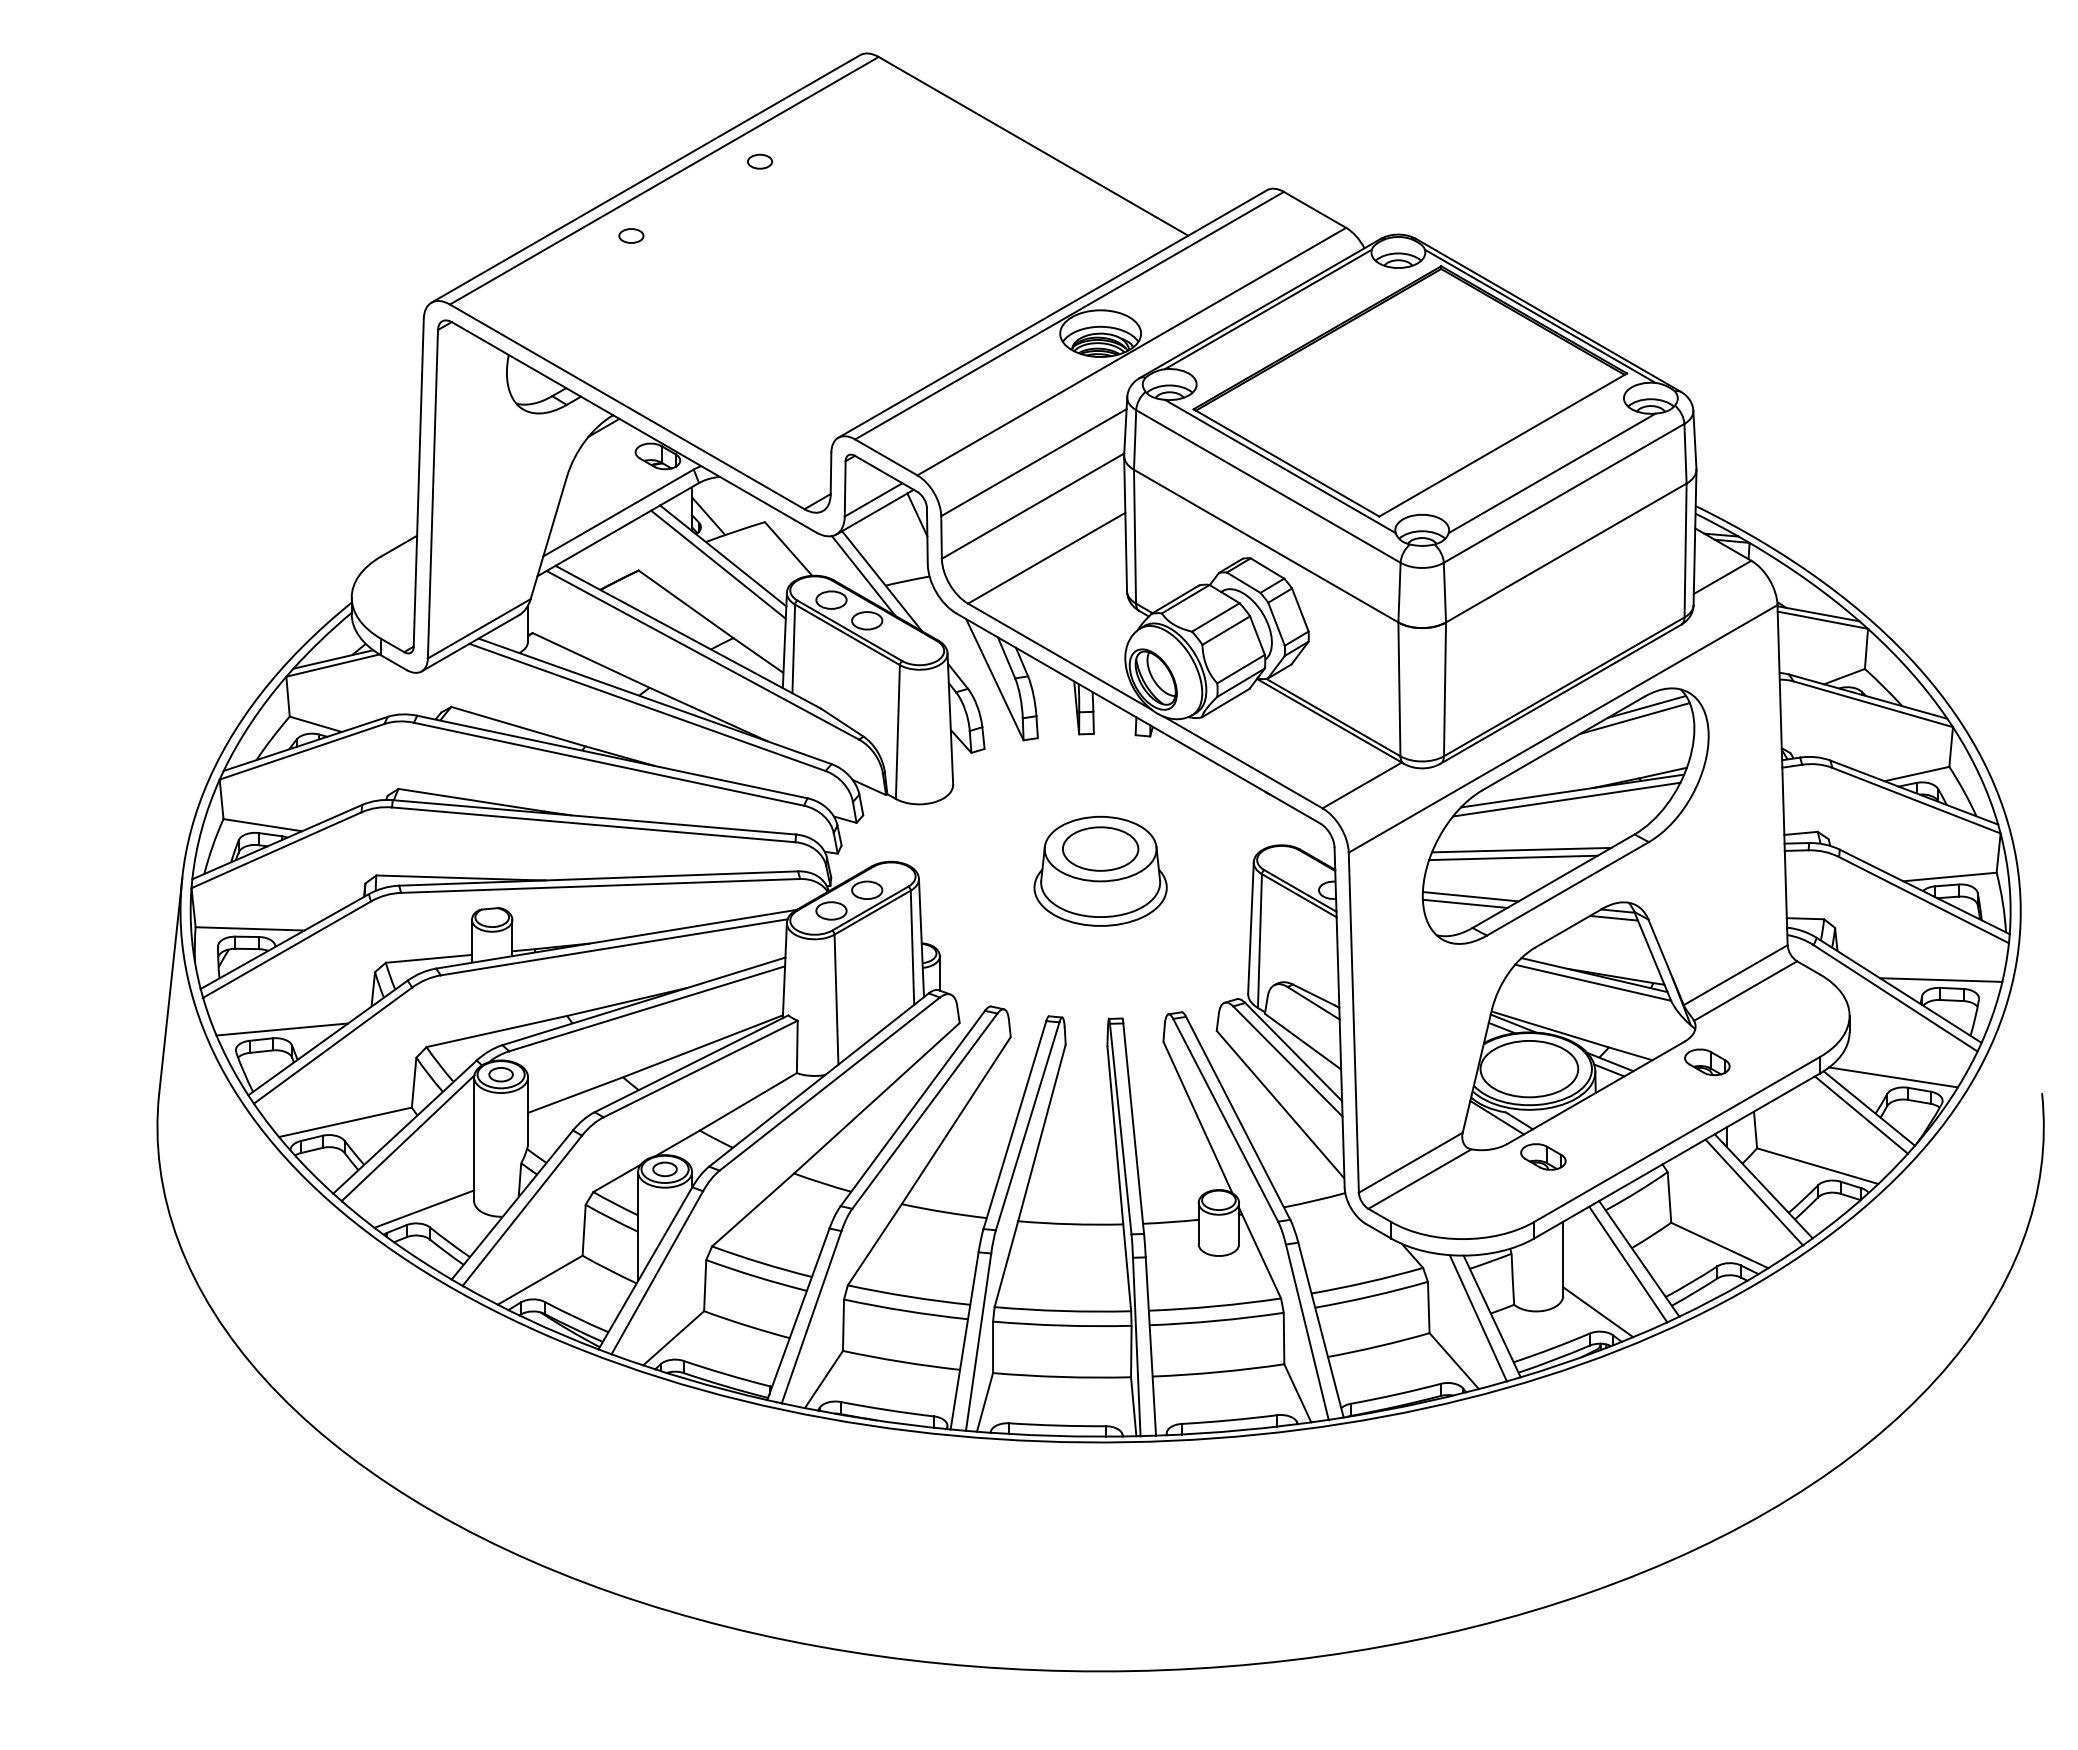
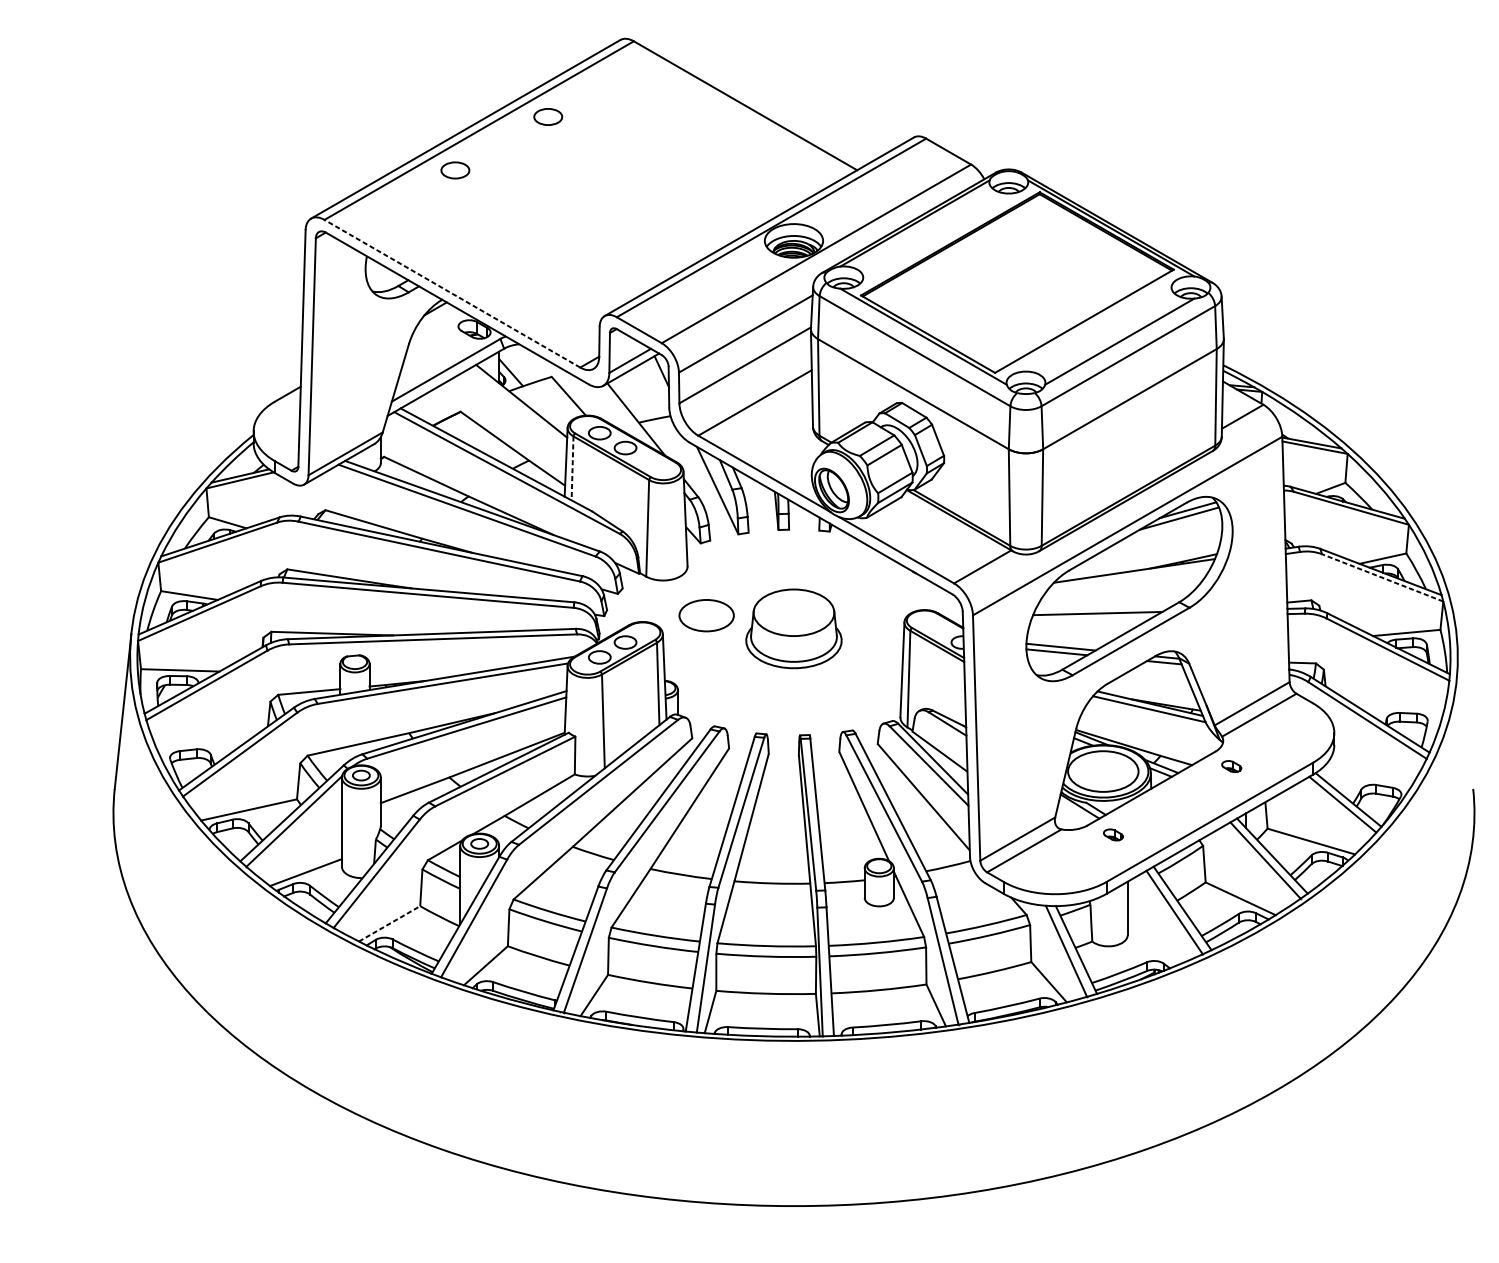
part: (759, 161) -> (547, 116), size x1.6
part: (631, 235) -> (455, 170), size x1.6
line: (627, 406) -> (452, 293), solid -> dashed
line: (718, 564) -> (518, 407), removed
line: (863, 575) -> (622, 415), removed
line: (793, 649) -> (572, 468), solid -> dashed
line: (1566, 799) -> (1130, 577), removed
line: (1916, 800) -> (1382, 577), solid -> dashed
part: (1100, 848) -> (706, 615), moved
line: (1513, 857) -> (1091, 618), removed
line: (1941, 979) -> (1400, 706), removed
line: (282, 1029) -> (203, 742), removed
part: (1707, 1061) -> (1231, 766), size x0.6
line: (1893, 1077) -> (1366, 777), removed
part: (1543, 1156) -> (1113, 834), size x0.6
line: (540, 1279) -> (389, 923), solid -> dashed
line: (1598, 1312) -> (1153, 947), removed

